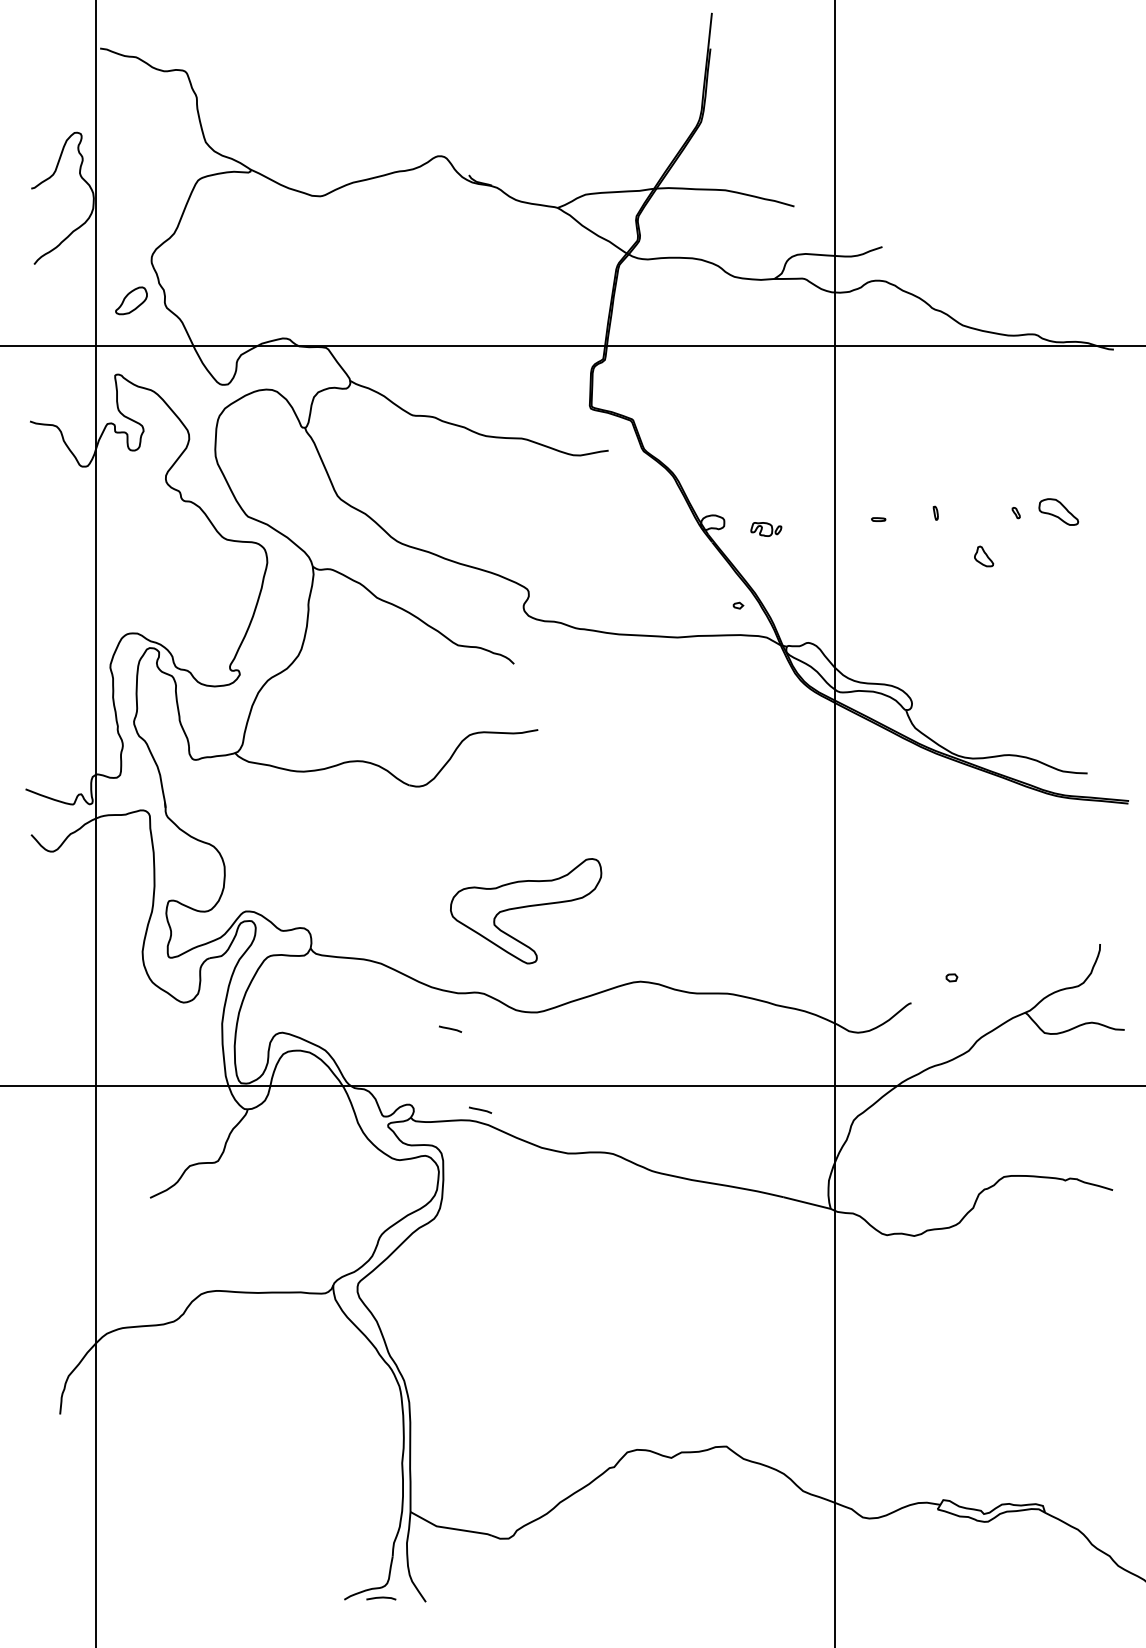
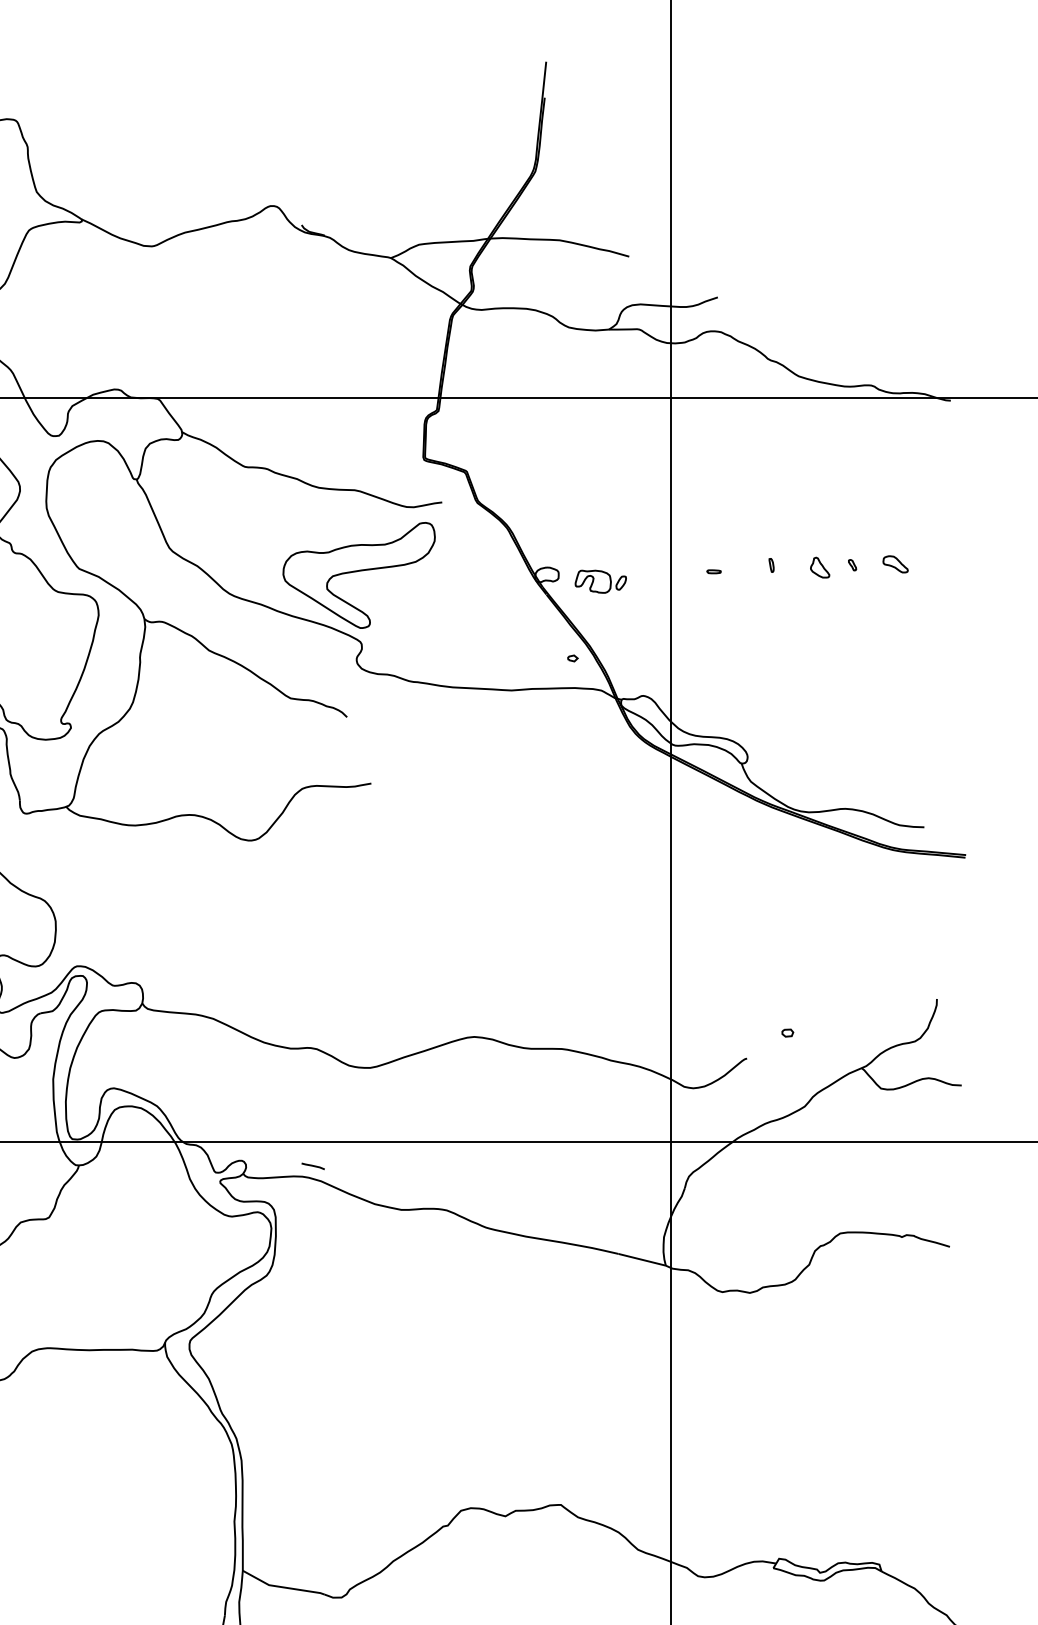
part: (1059, 512) -> (896, 564), size x0.62
part: (766, 529) -> (601, 581), size x1.67
part: (984, 556) -> (820, 567), moved
part: (526, 911) -> (359, 575), moved
line: (450, 1028) -> (283, 1084), removed

